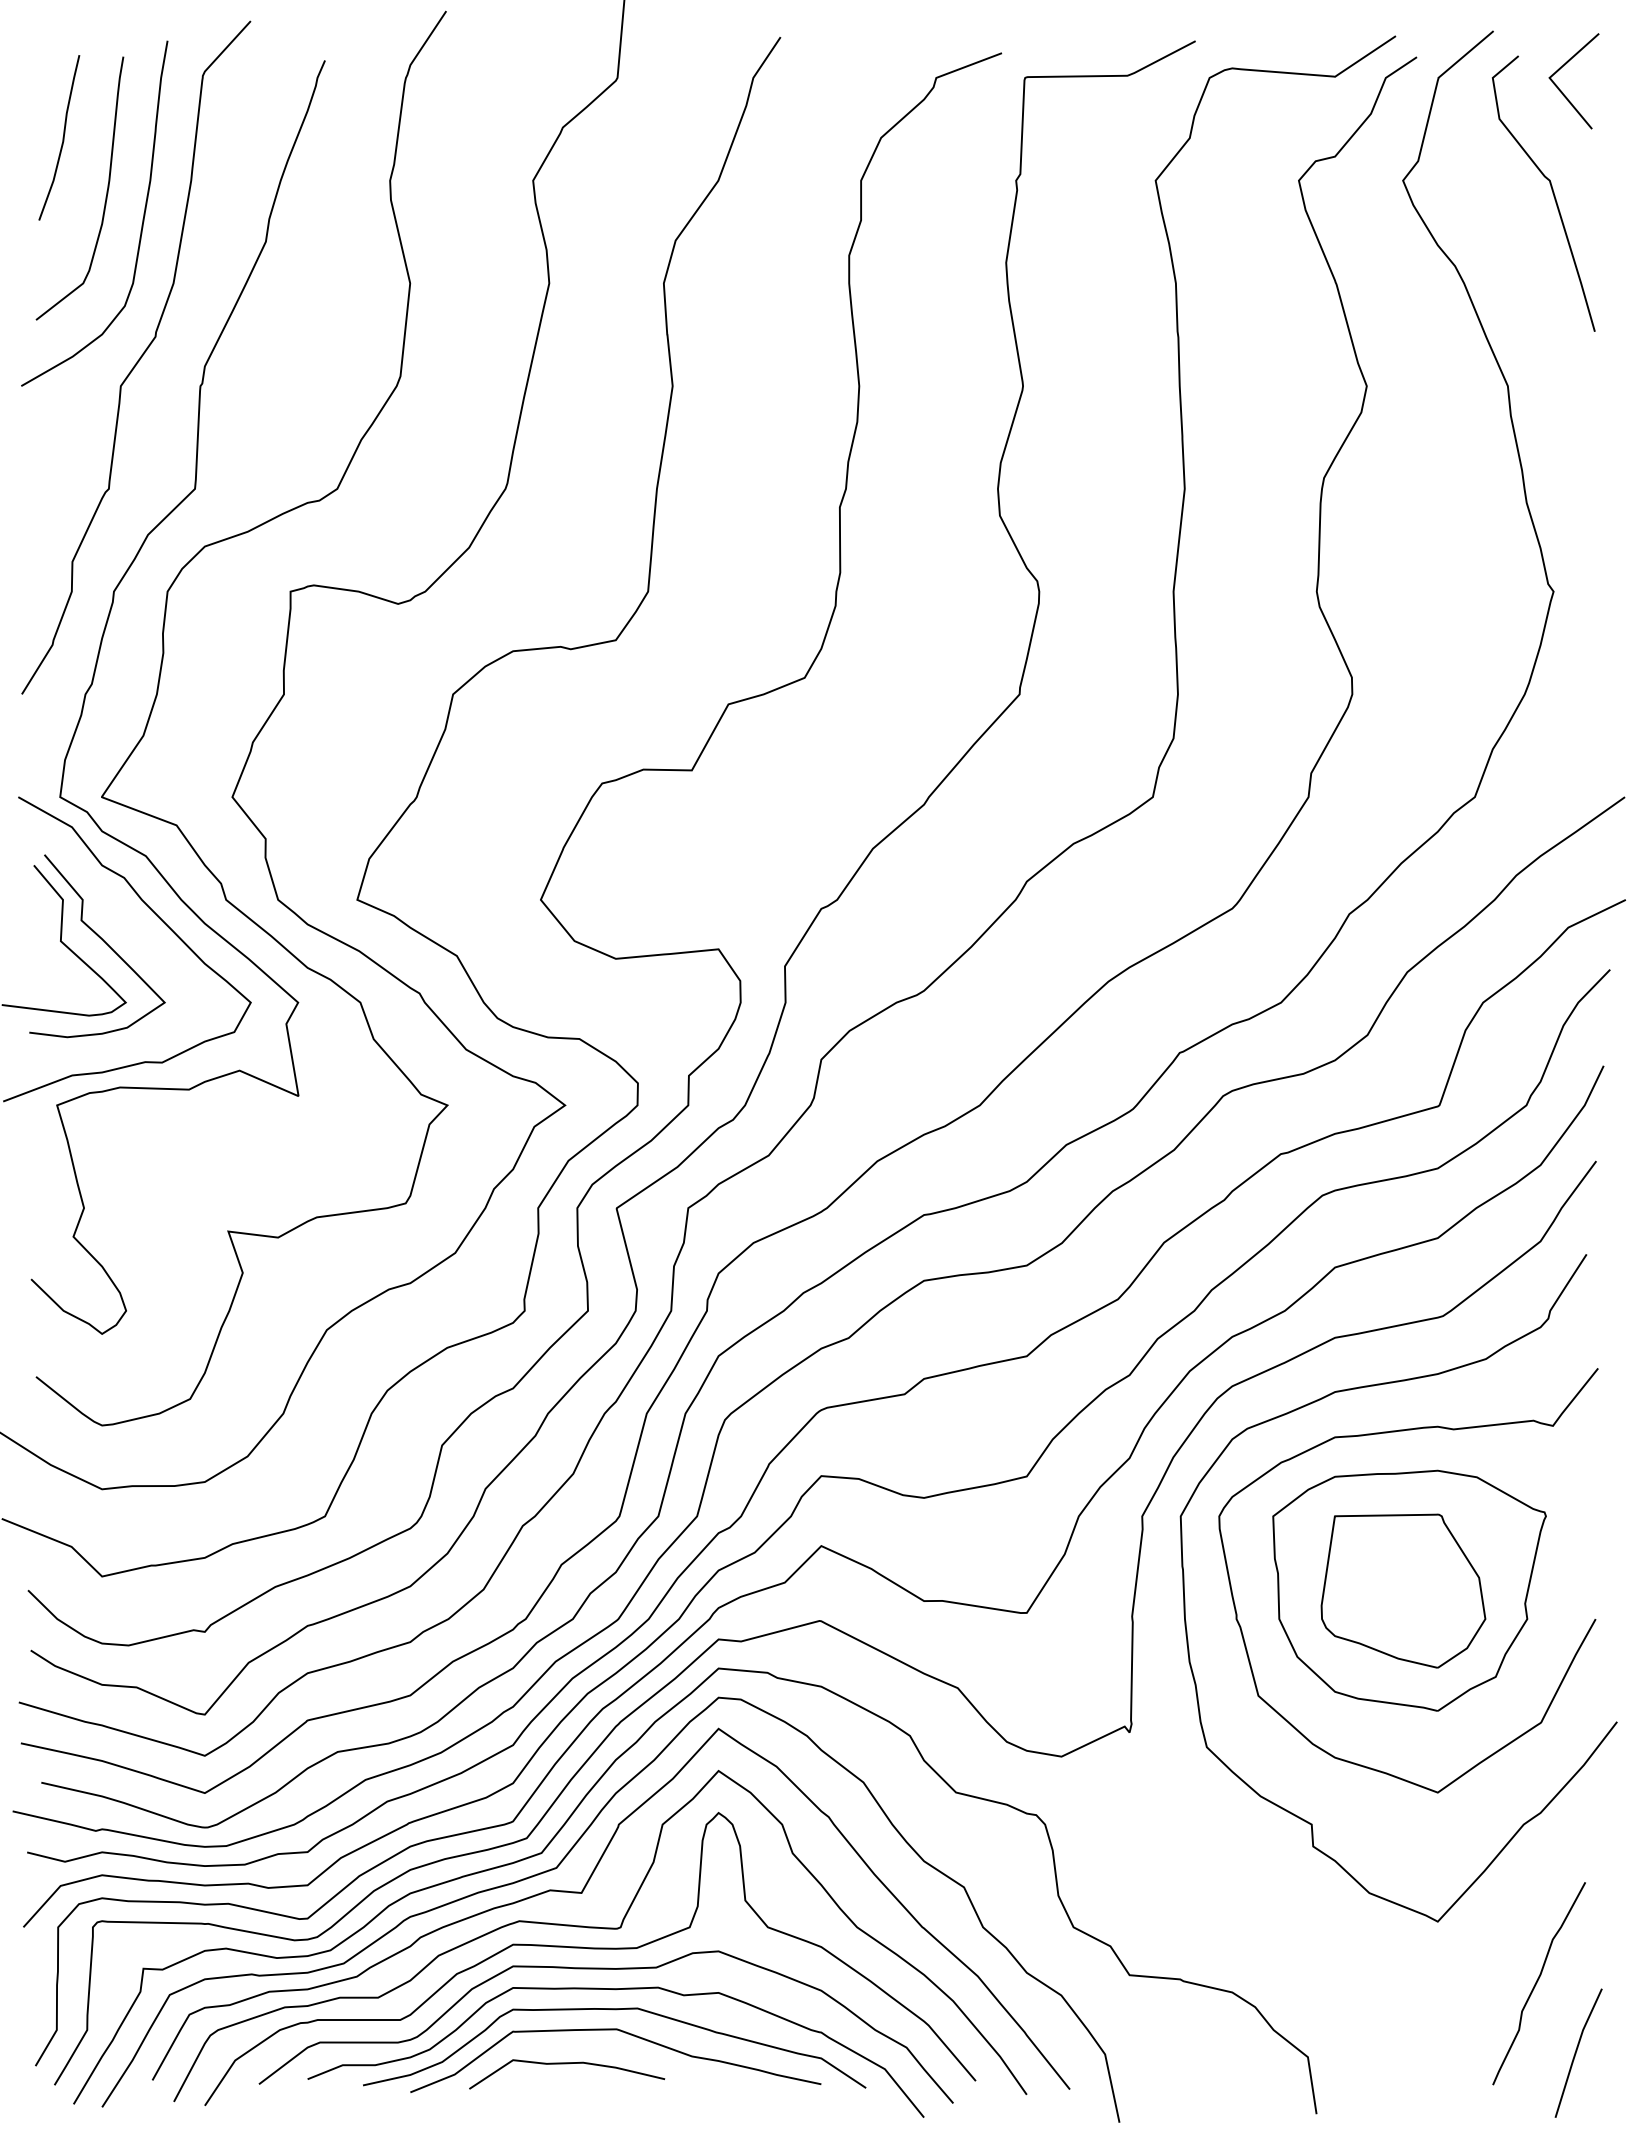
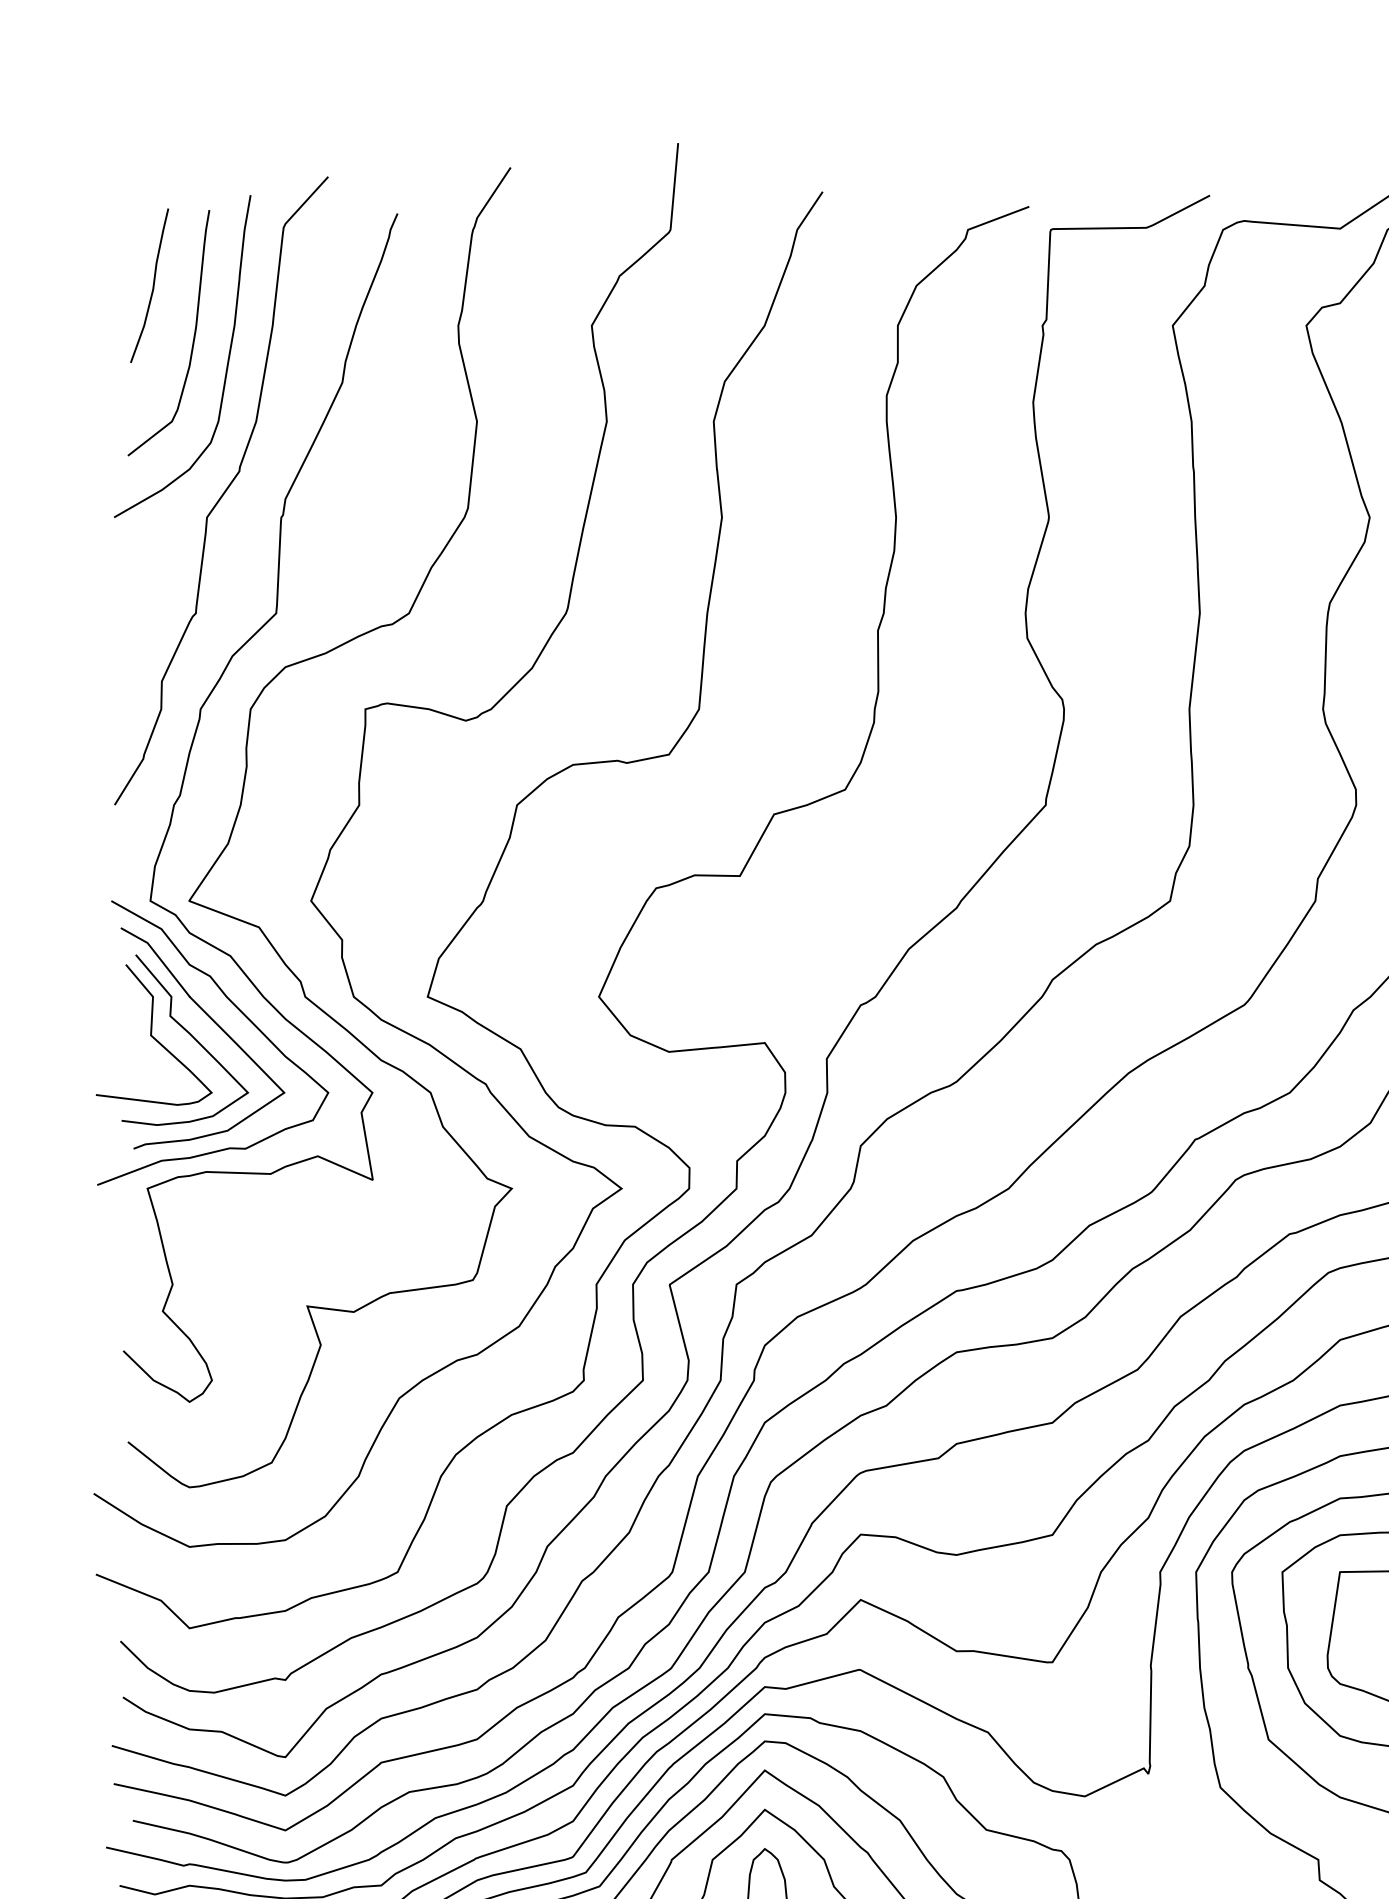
curve: (130, 929) -> (216, 1024), added

